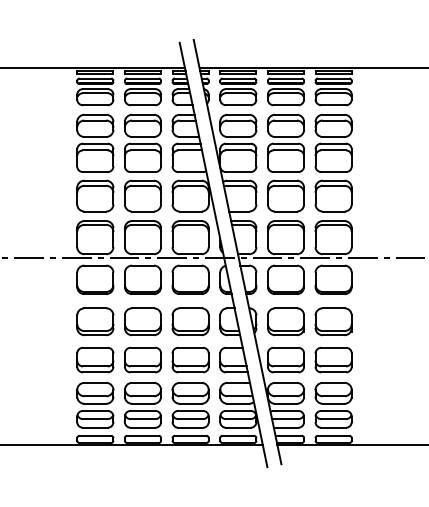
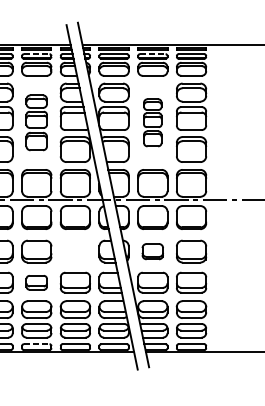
line: (143, 78) -> (37, 54), solid -> dashed
line: (285, 78) -> (152, 54), solid -> dashed
part: (142, 162) -> (36, 122), size x0.7
part: (285, 162) -> (152, 122), size x0.6
part: (190, 321) -> (75, 251), removed
part: (285, 321) -> (152, 251), size x0.7
part: (142, 360) -> (36, 283), size x0.7
line: (143, 435) -> (37, 343), solid -> dashed

